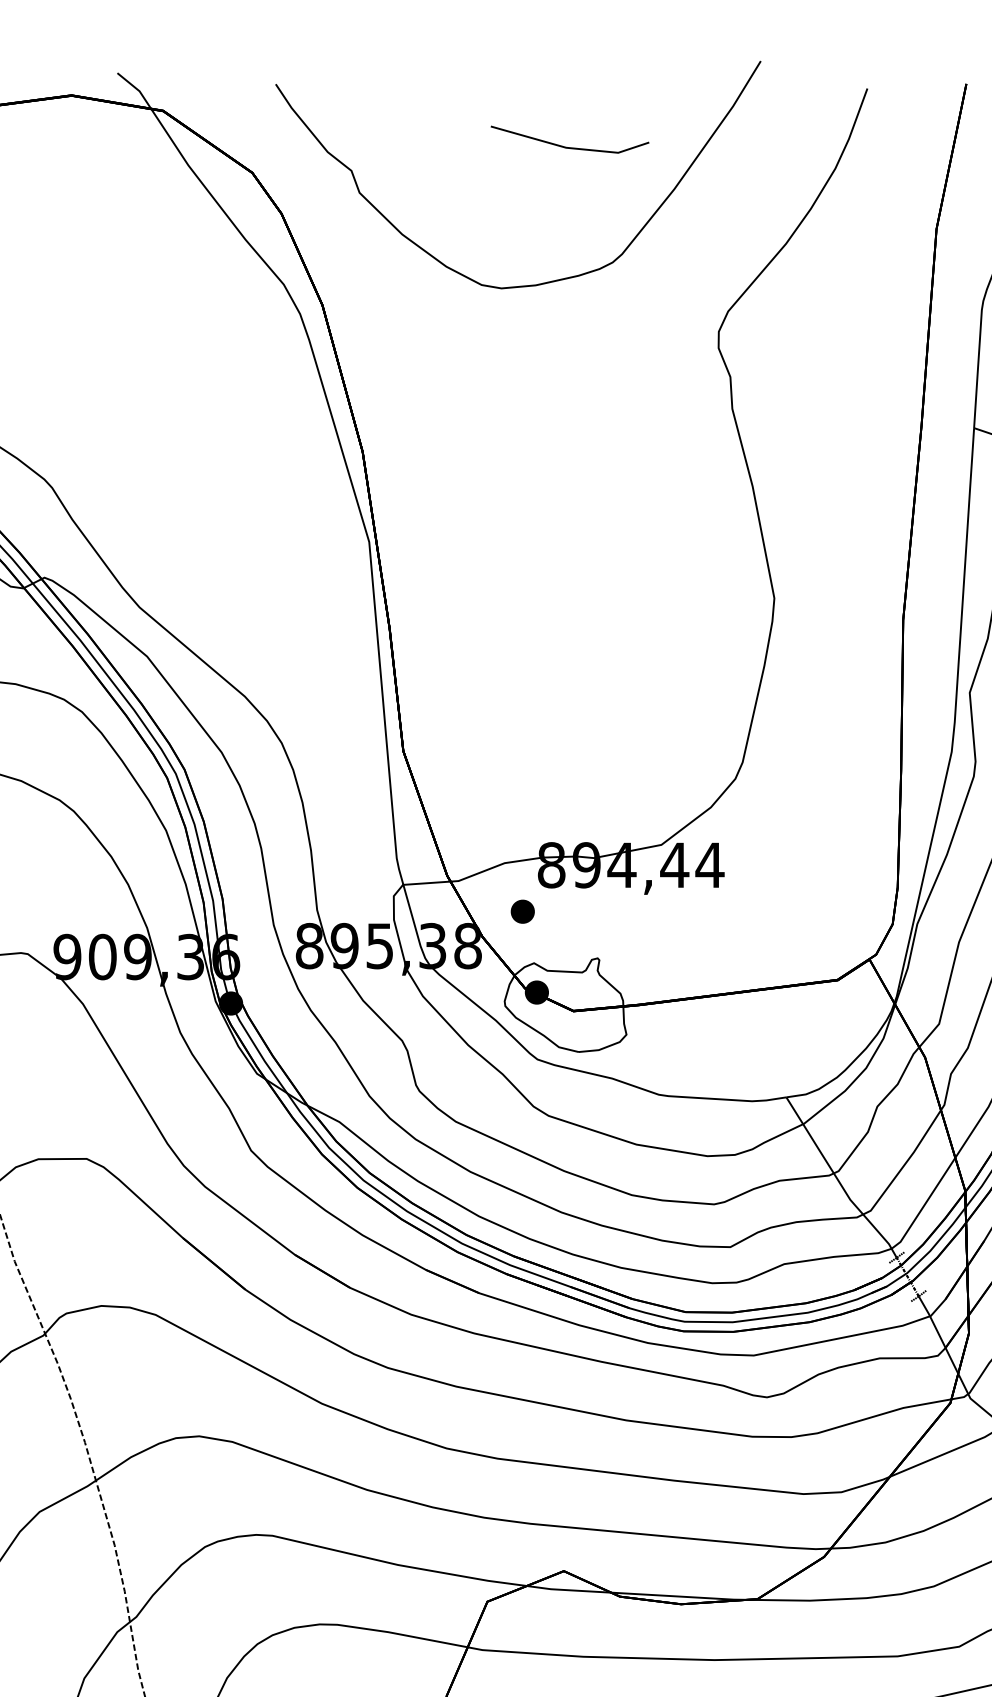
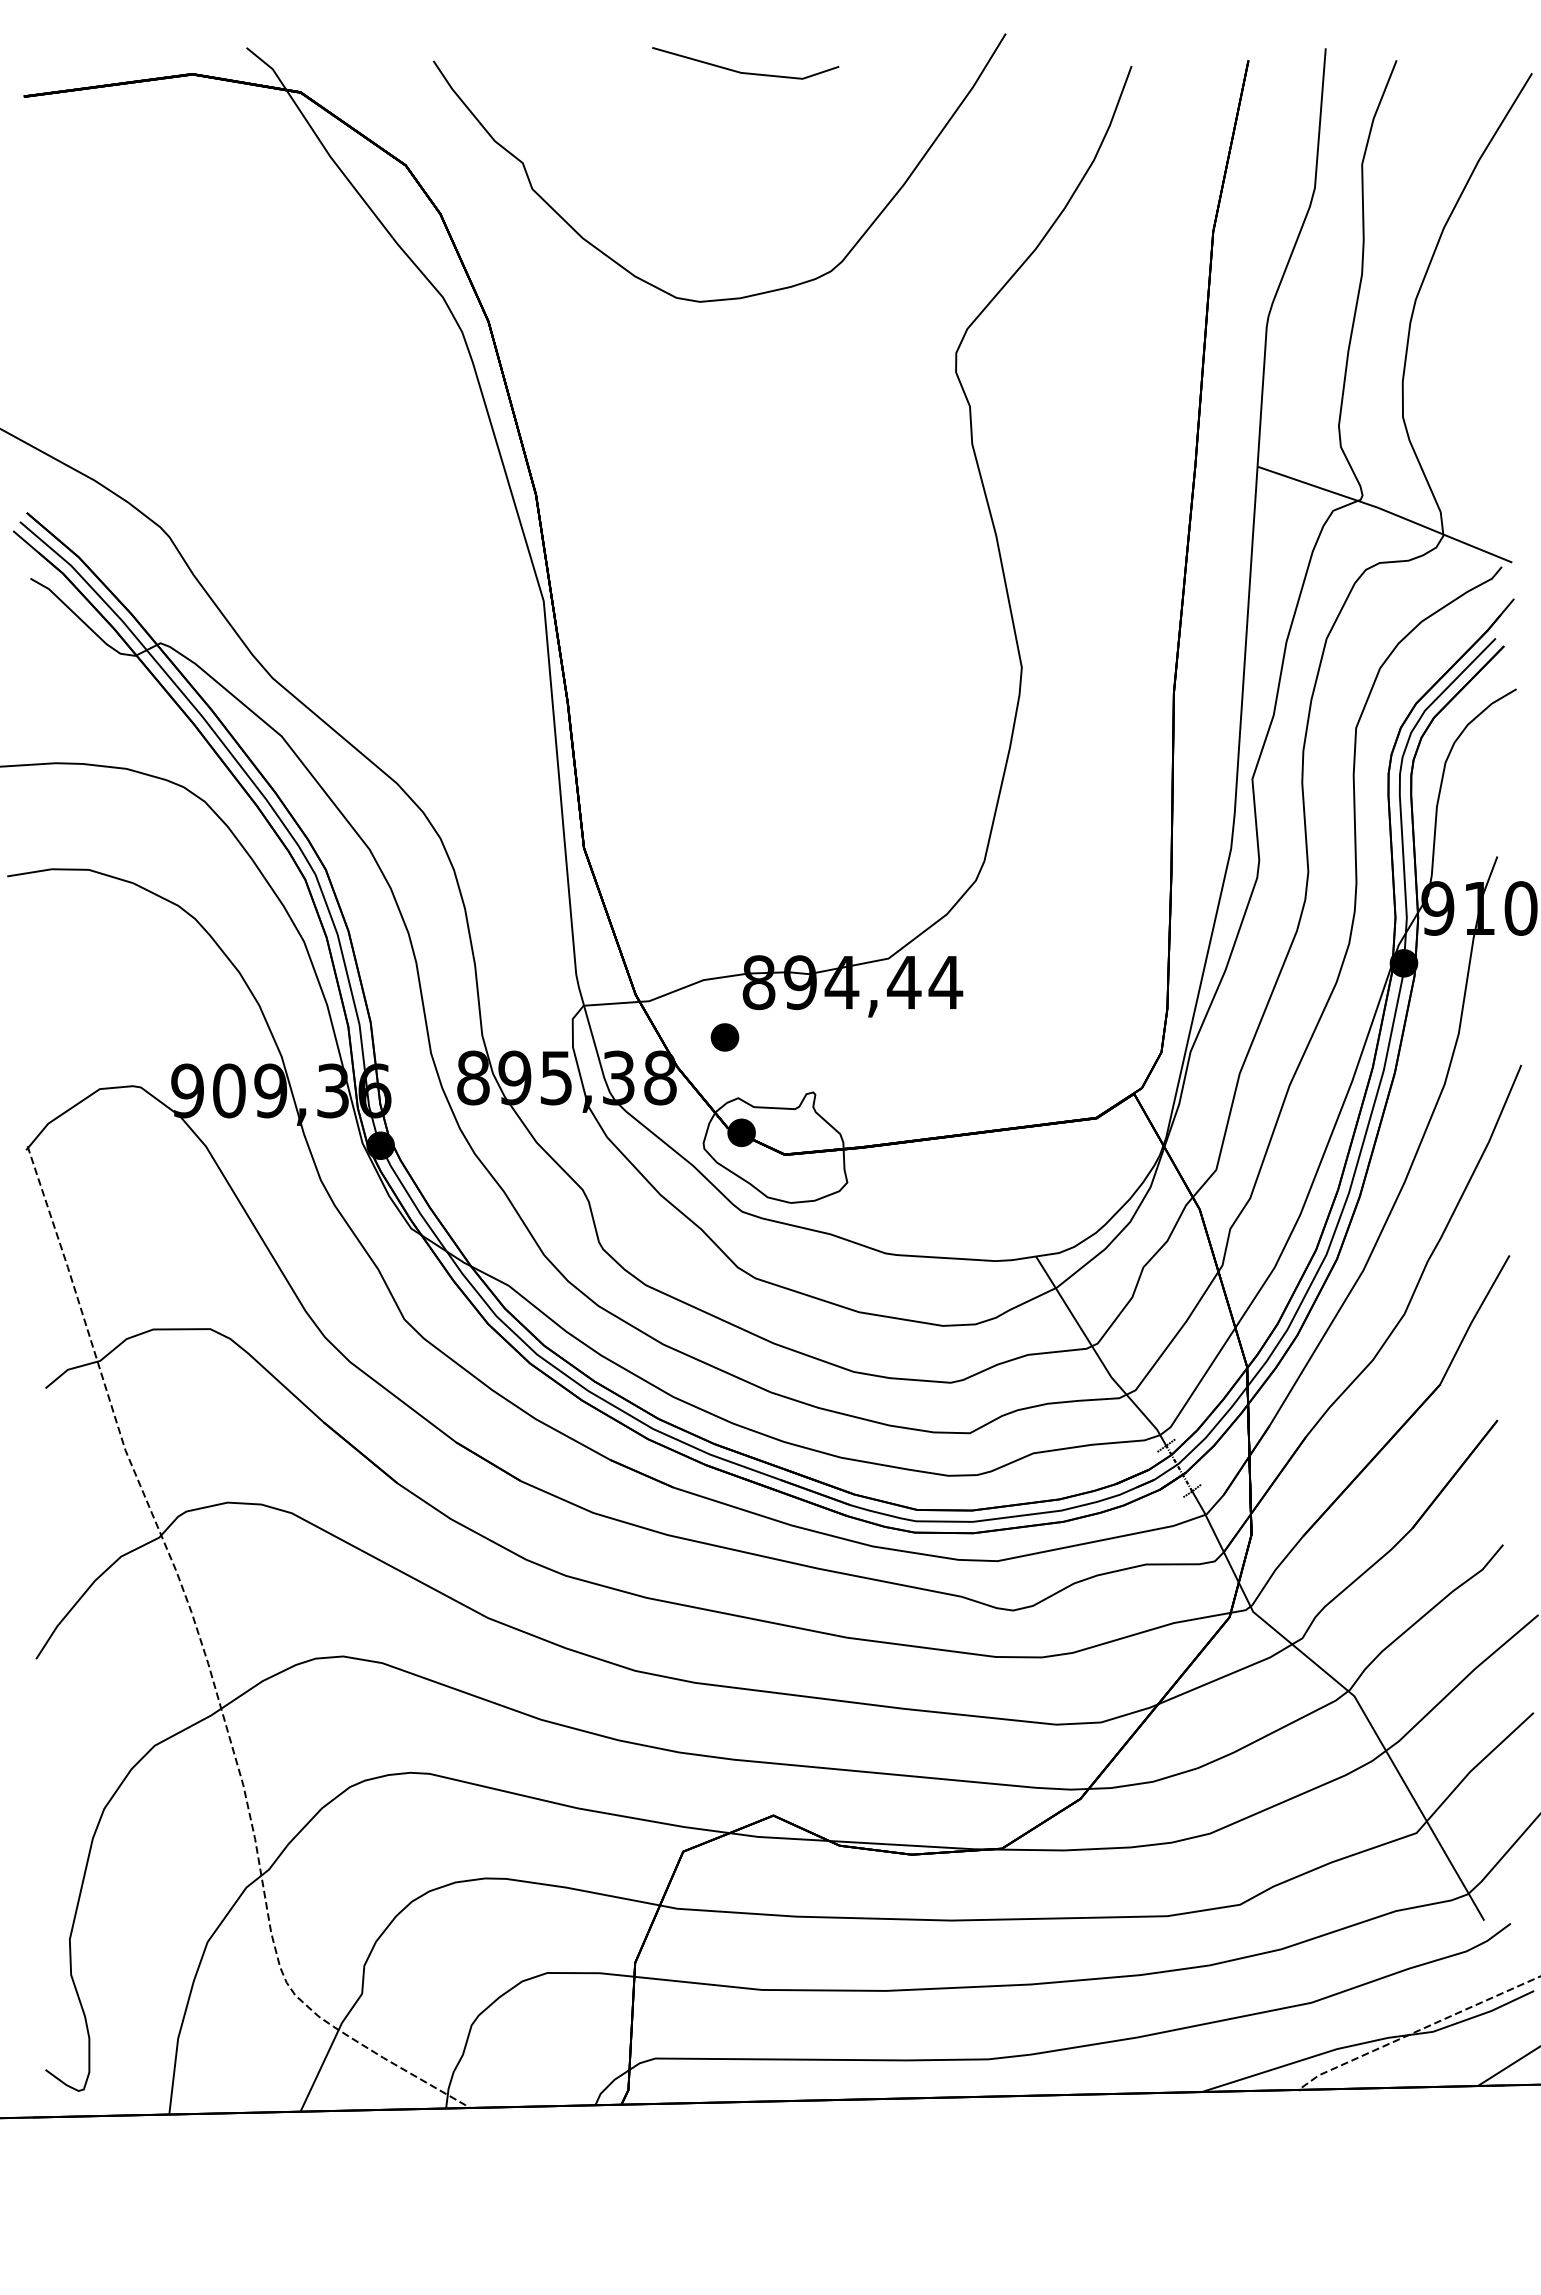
line: (569, 147) -> (745, 72), moved

